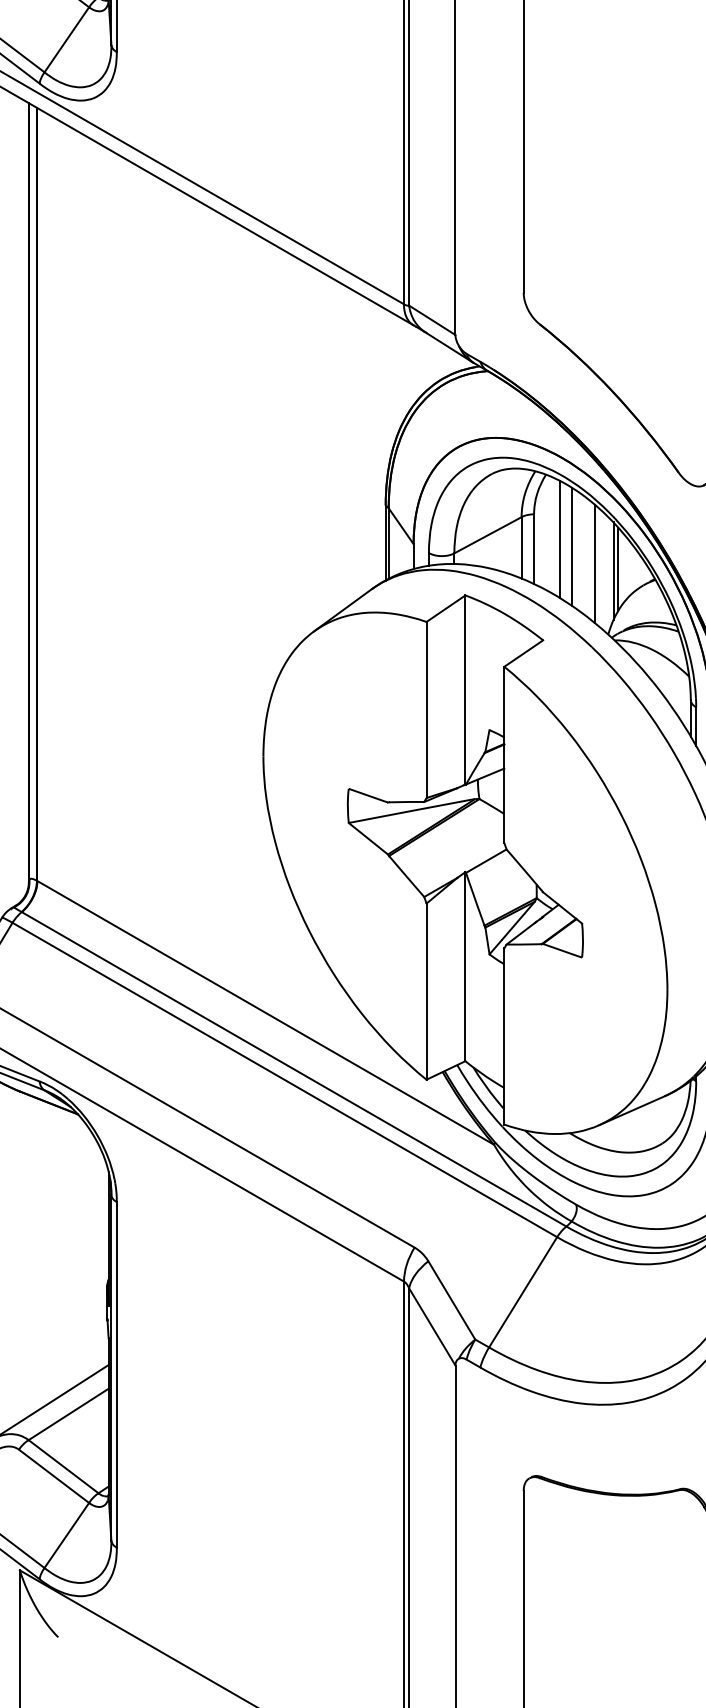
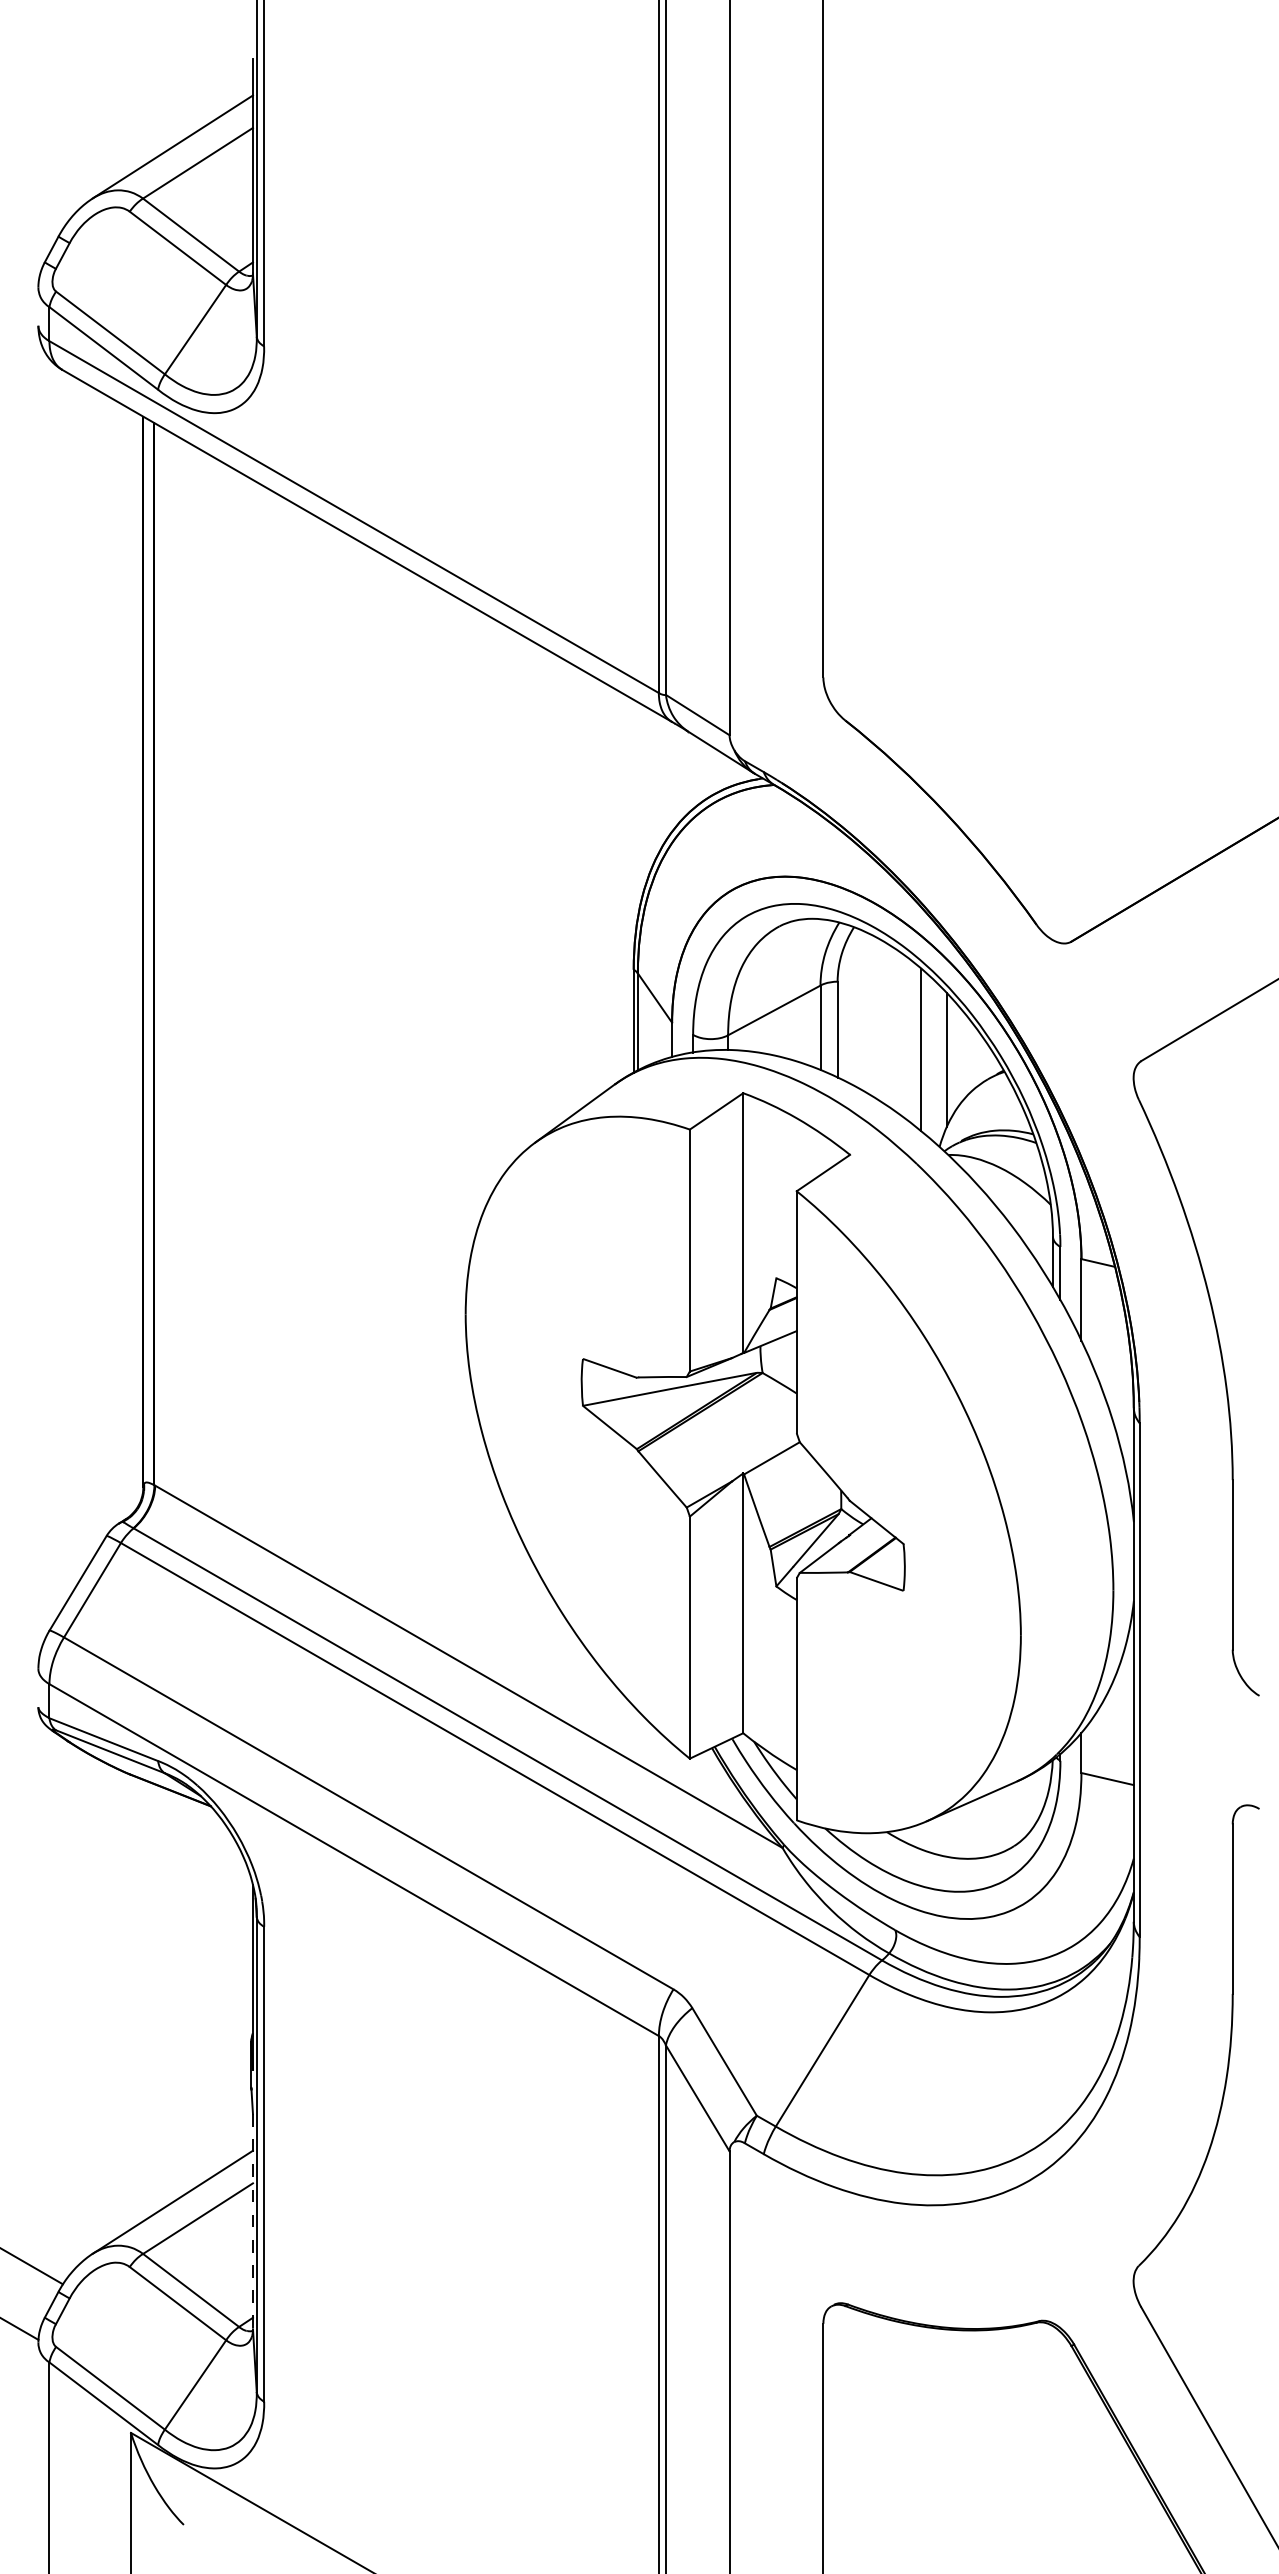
line: (560, 538) -> (873, 1015), removed
line: (572, 546) -> (890, 1026), removed
line: (618, 569) -> (953, 1057), removed
line: (108, 1416) -> (252, 2221), solid -> dashed

